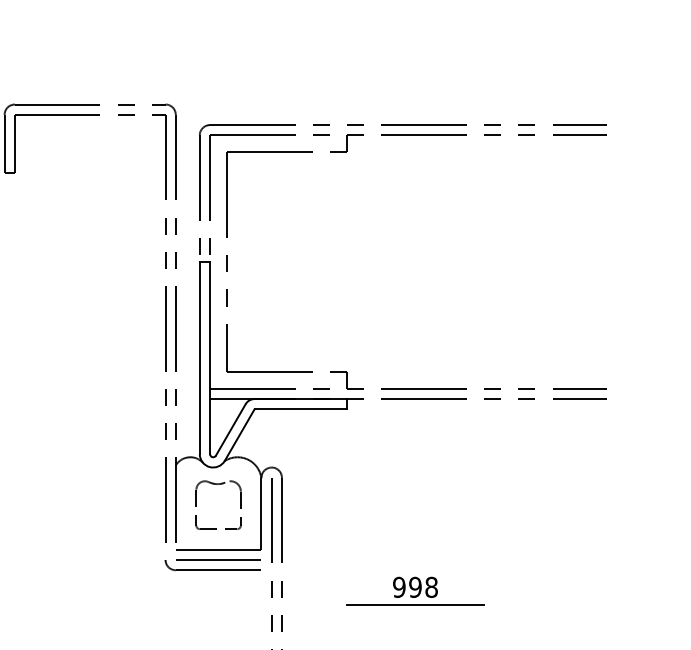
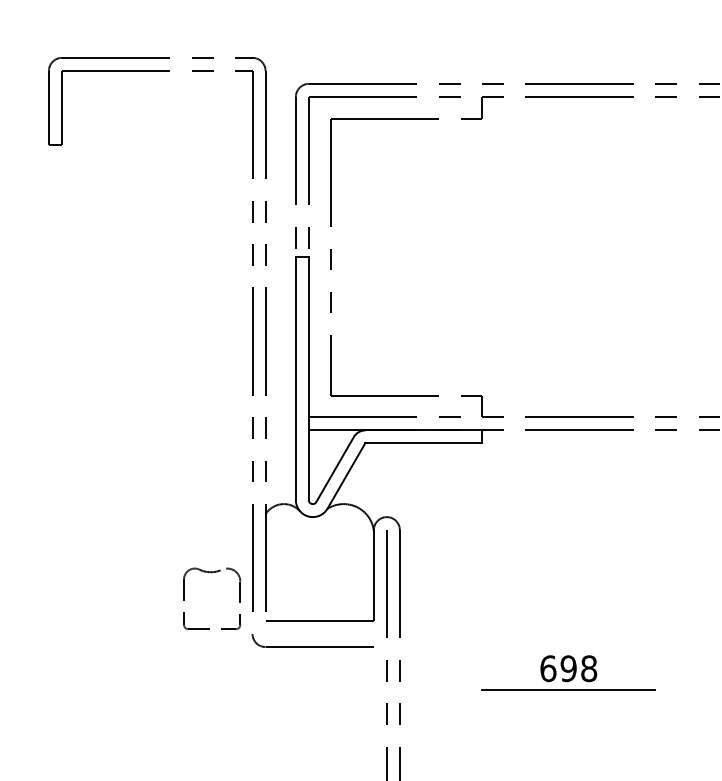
part: (218, 484) -> (212, 572), moved
line: (223, 560) -> (325, 634), removed
text: (399, 586) -> (548, 667), 998 -> 698

